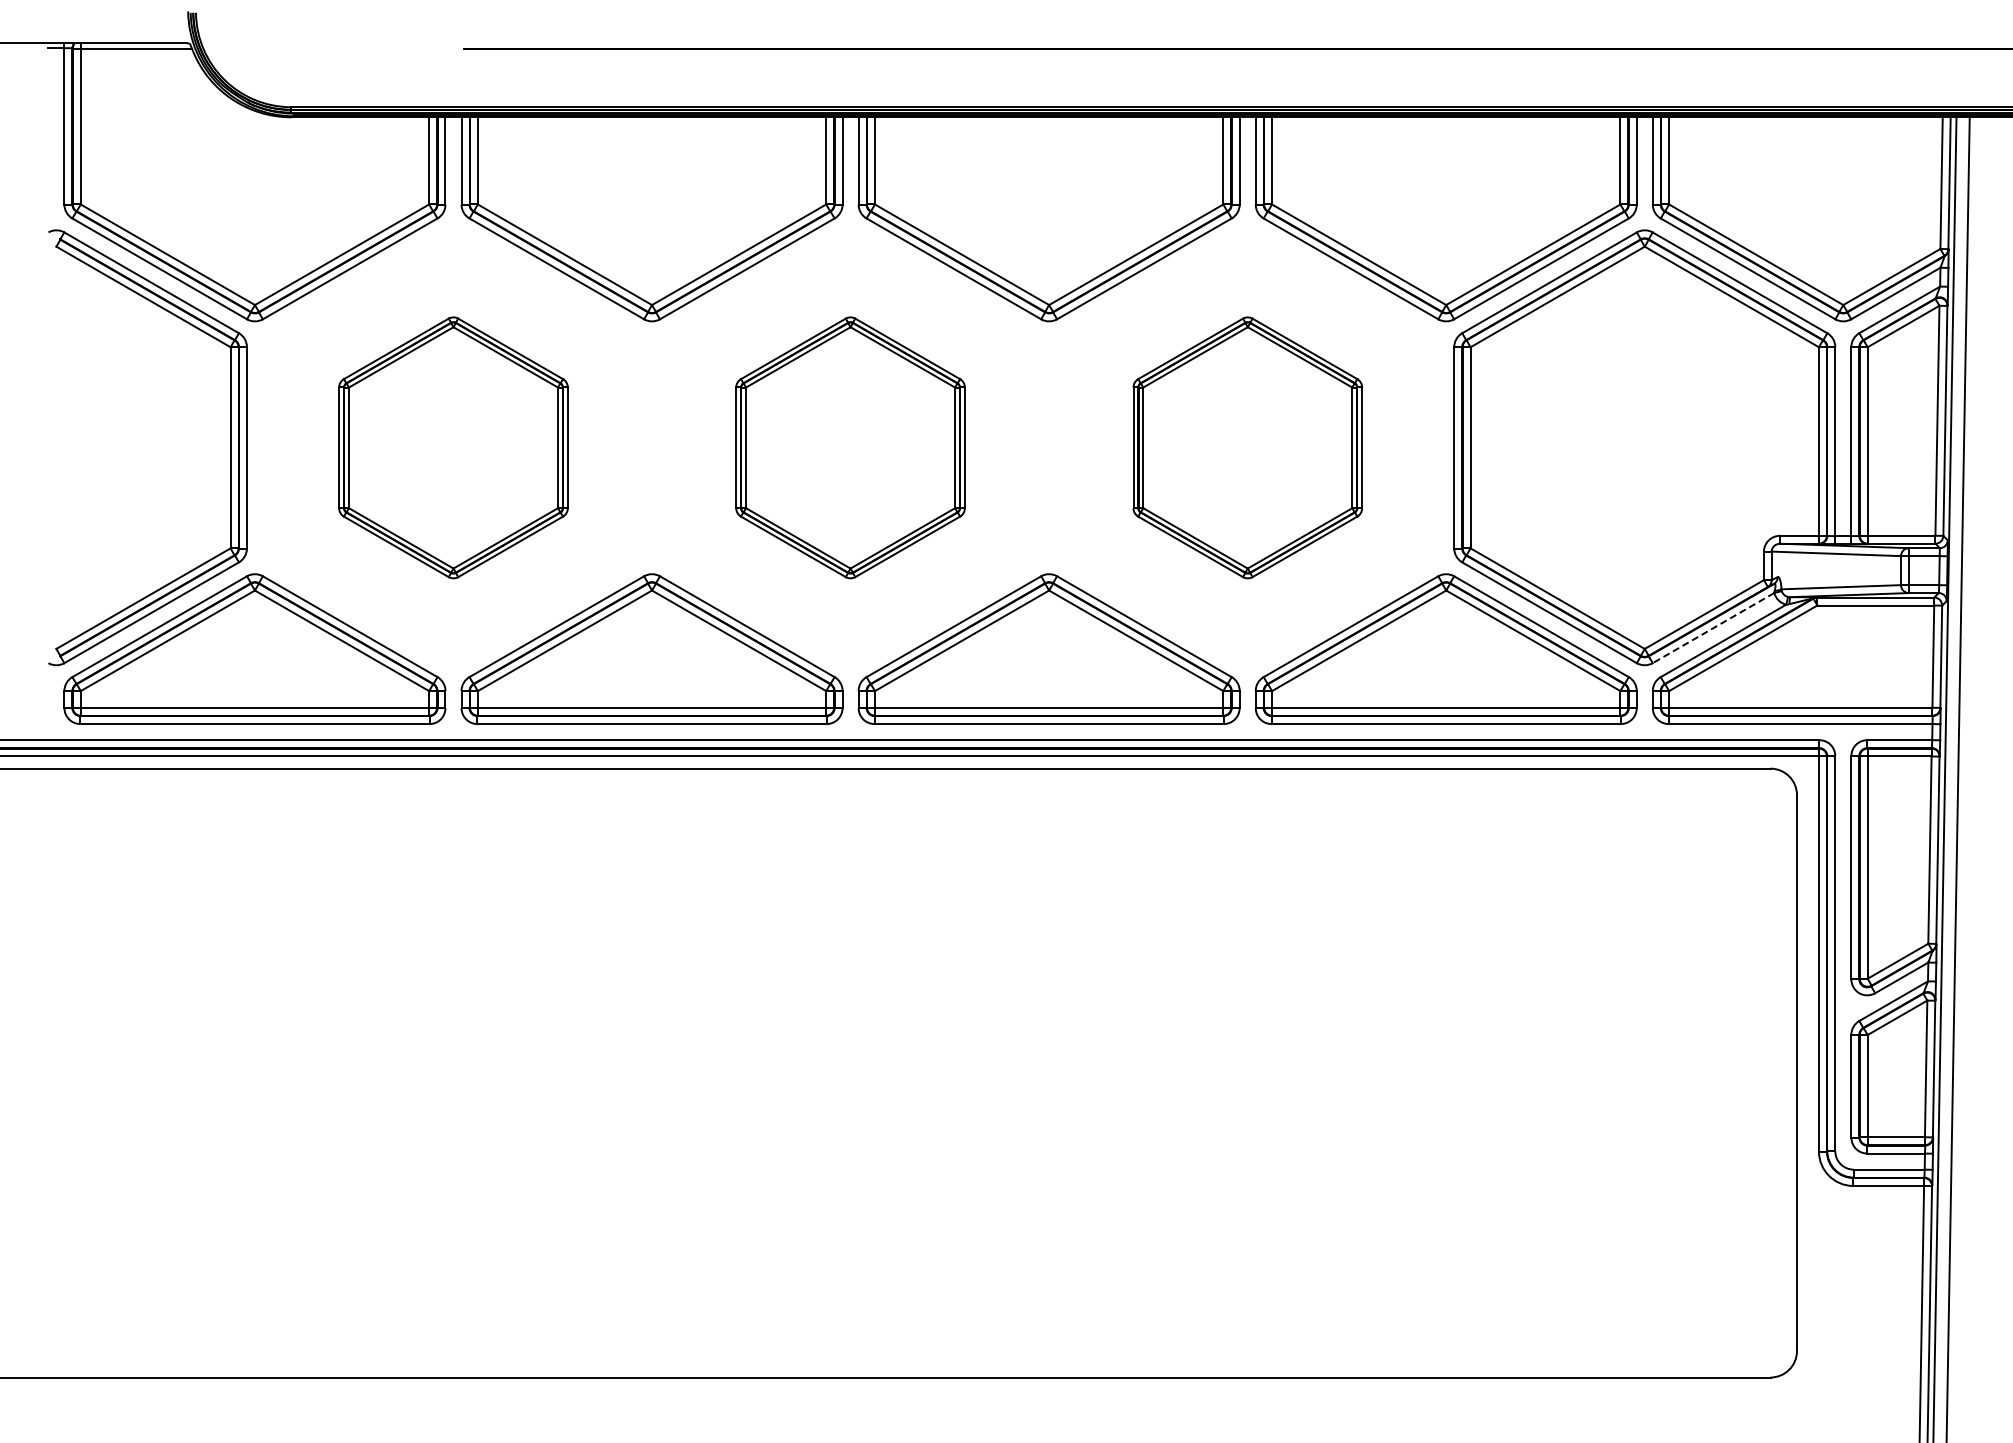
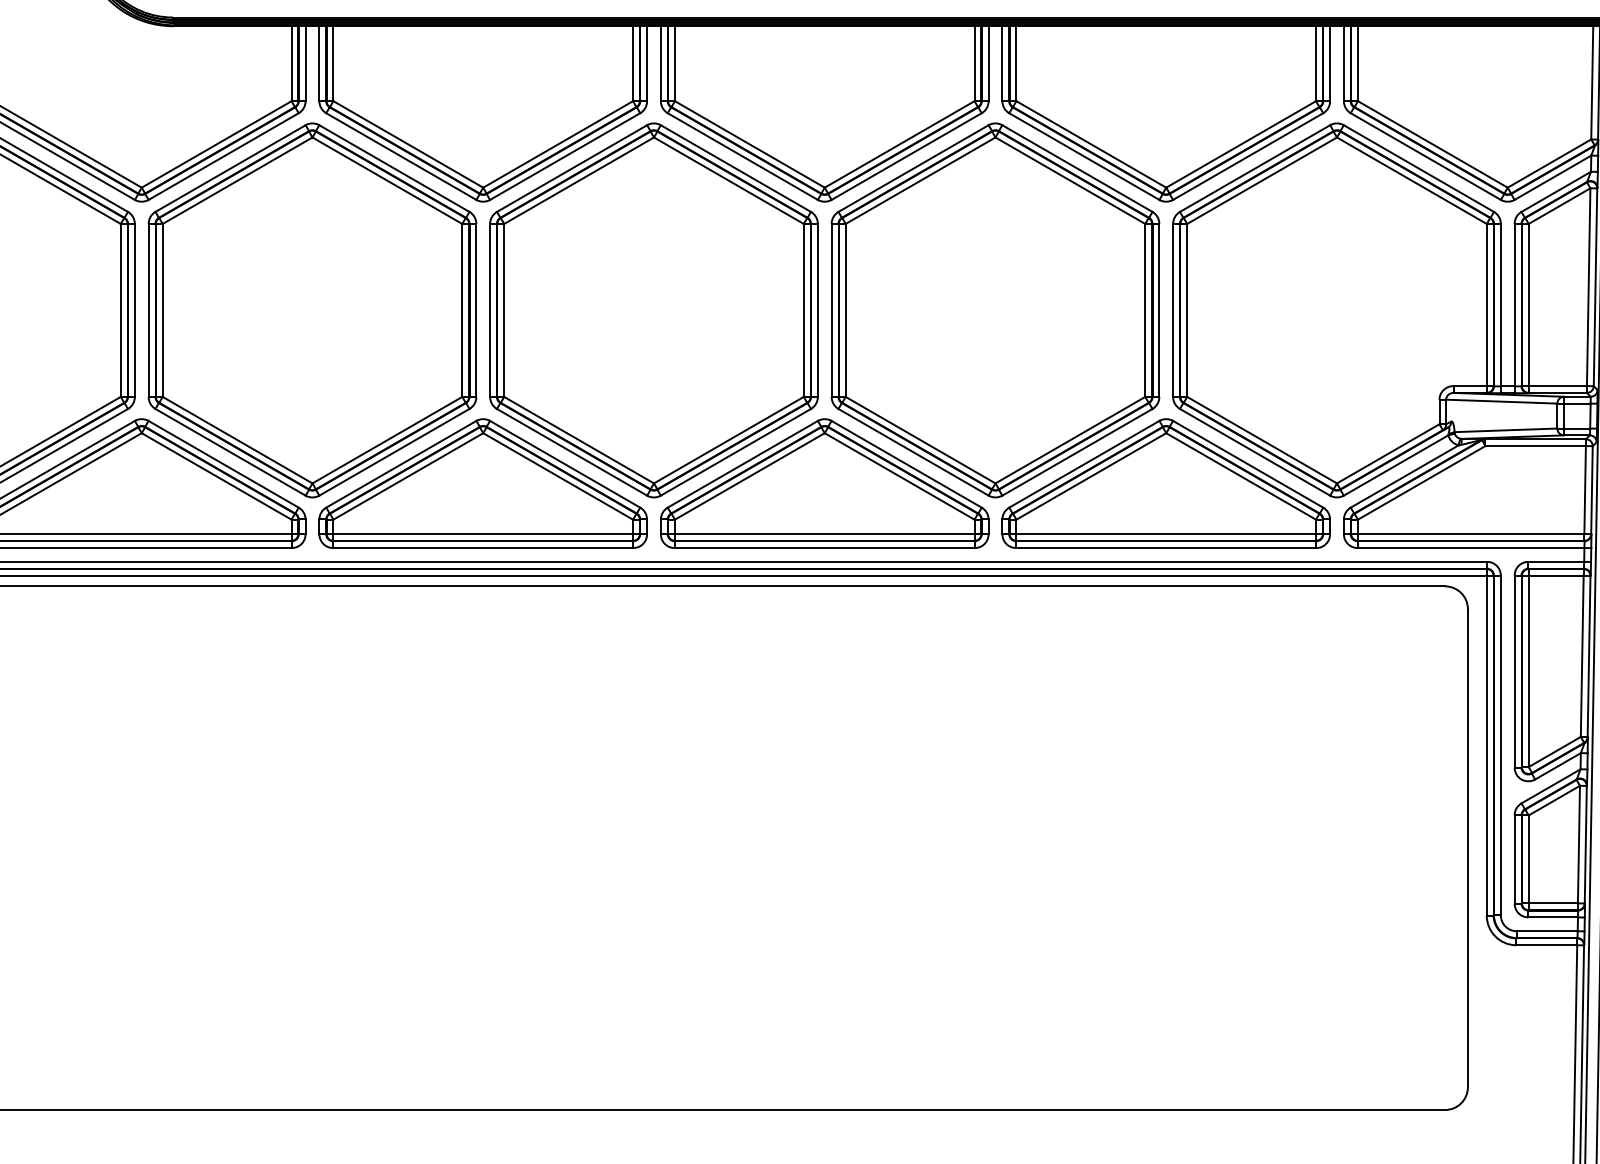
part: (453, 447) -> (312, 310), size x1.67
part: (850, 447) -> (653, 310), size x1.67
part: (1247, 447) -> (995, 310), size x1.67
line: (1713, 628) -> (1396, 465), dashed -> solid

